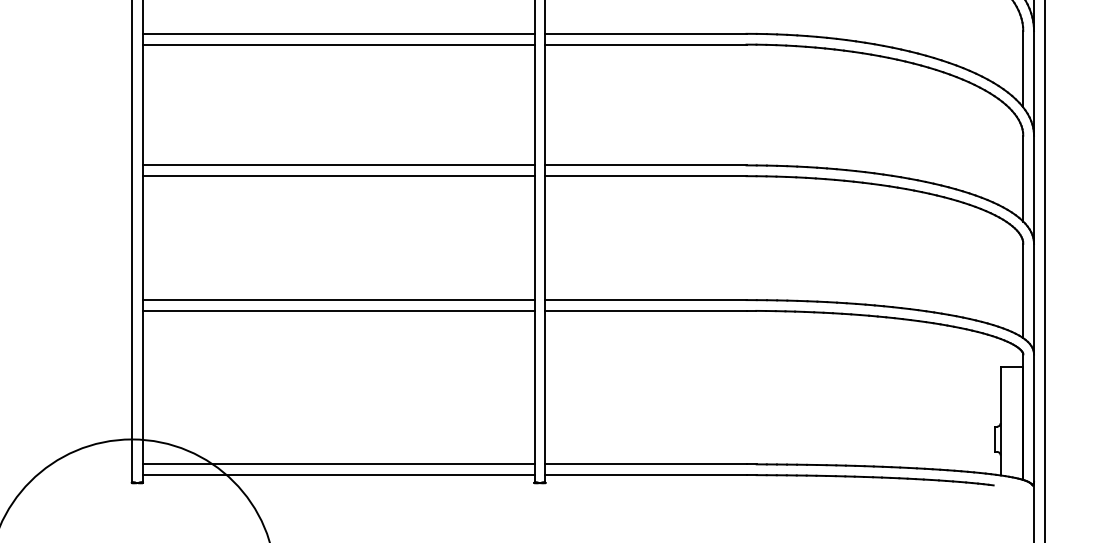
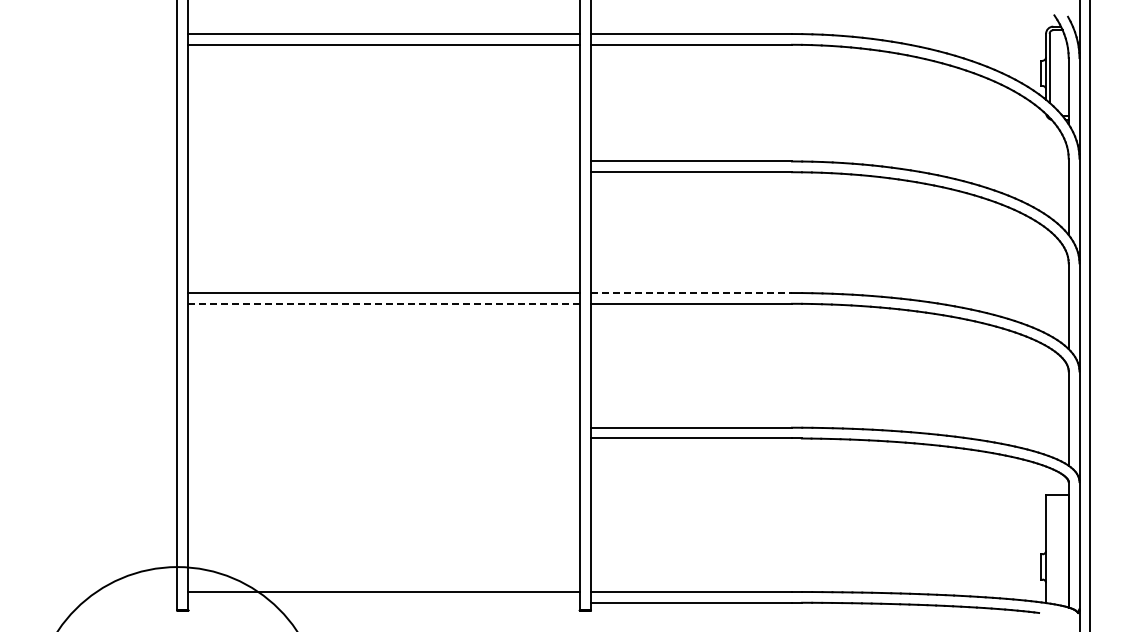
line: (338, 33) -> (383, 161), removed
line: (338, 44) -> (383, 172), removed
line: (646, 165) -> (691, 293), solid -> dashed
line: (339, 175) -> (384, 303), solid -> dashed
line: (338, 299) -> (383, 427), removed
line: (338, 310) -> (383, 438), removed
line: (338, 474) -> (383, 602), removed

